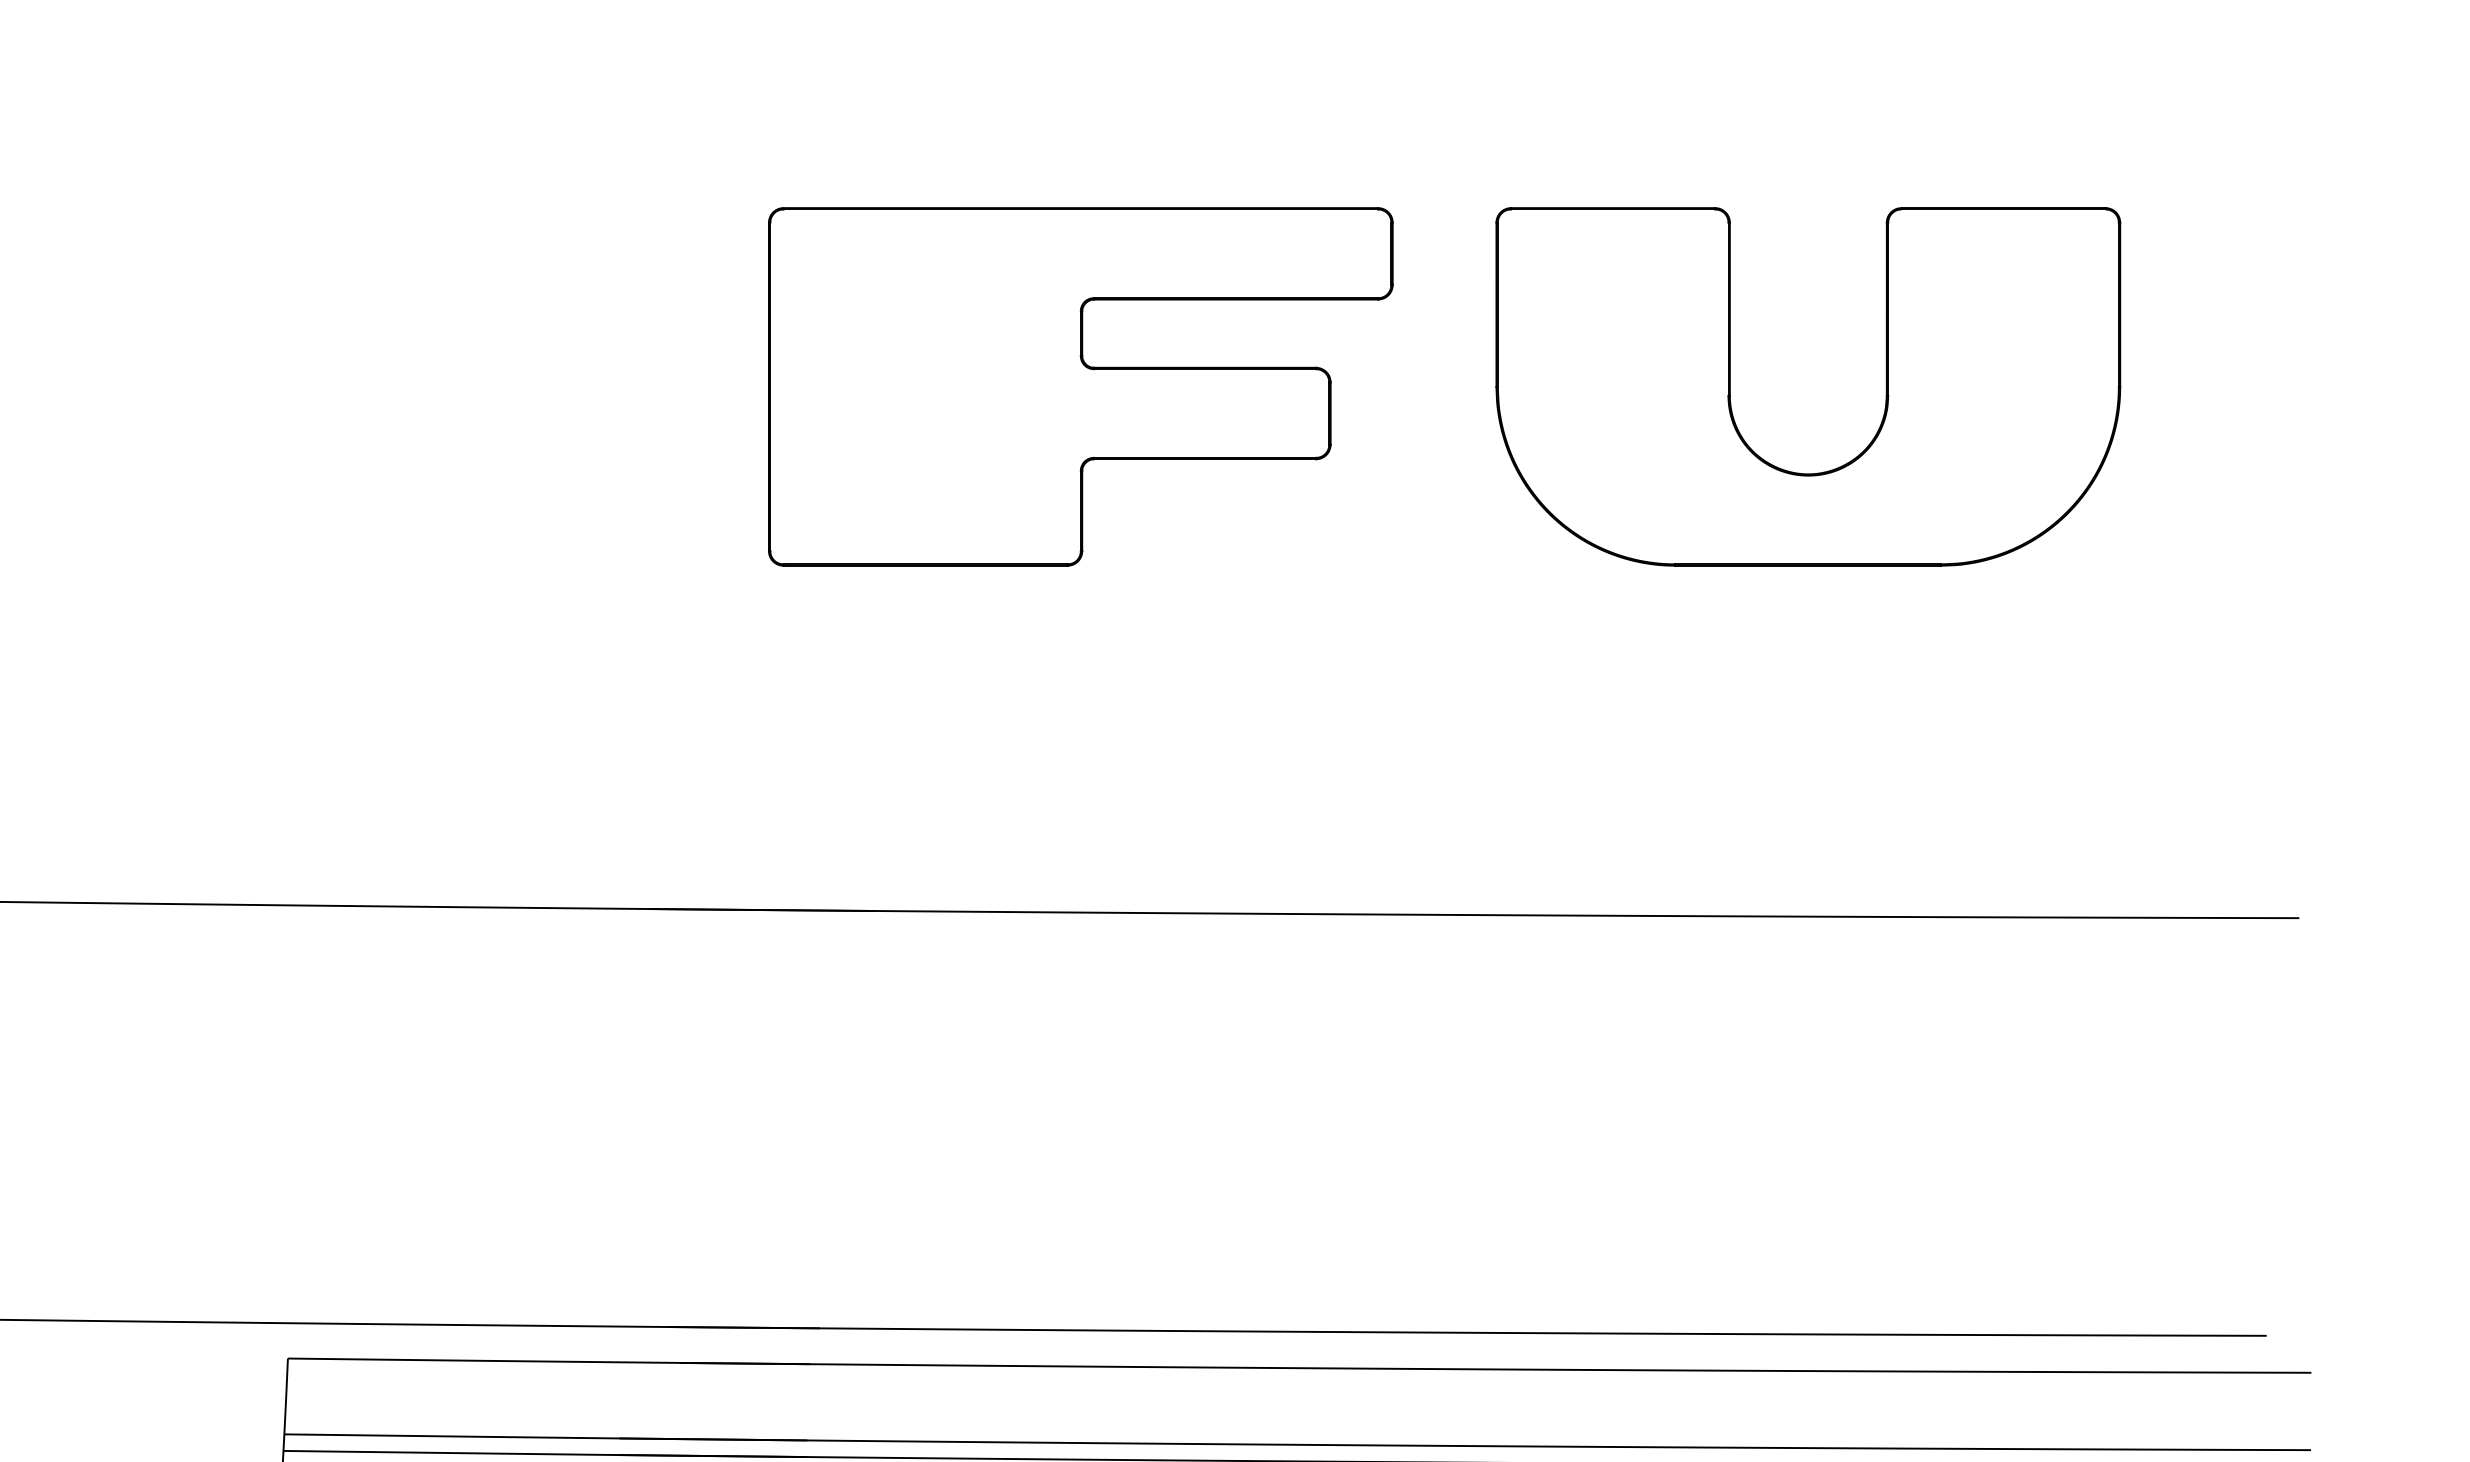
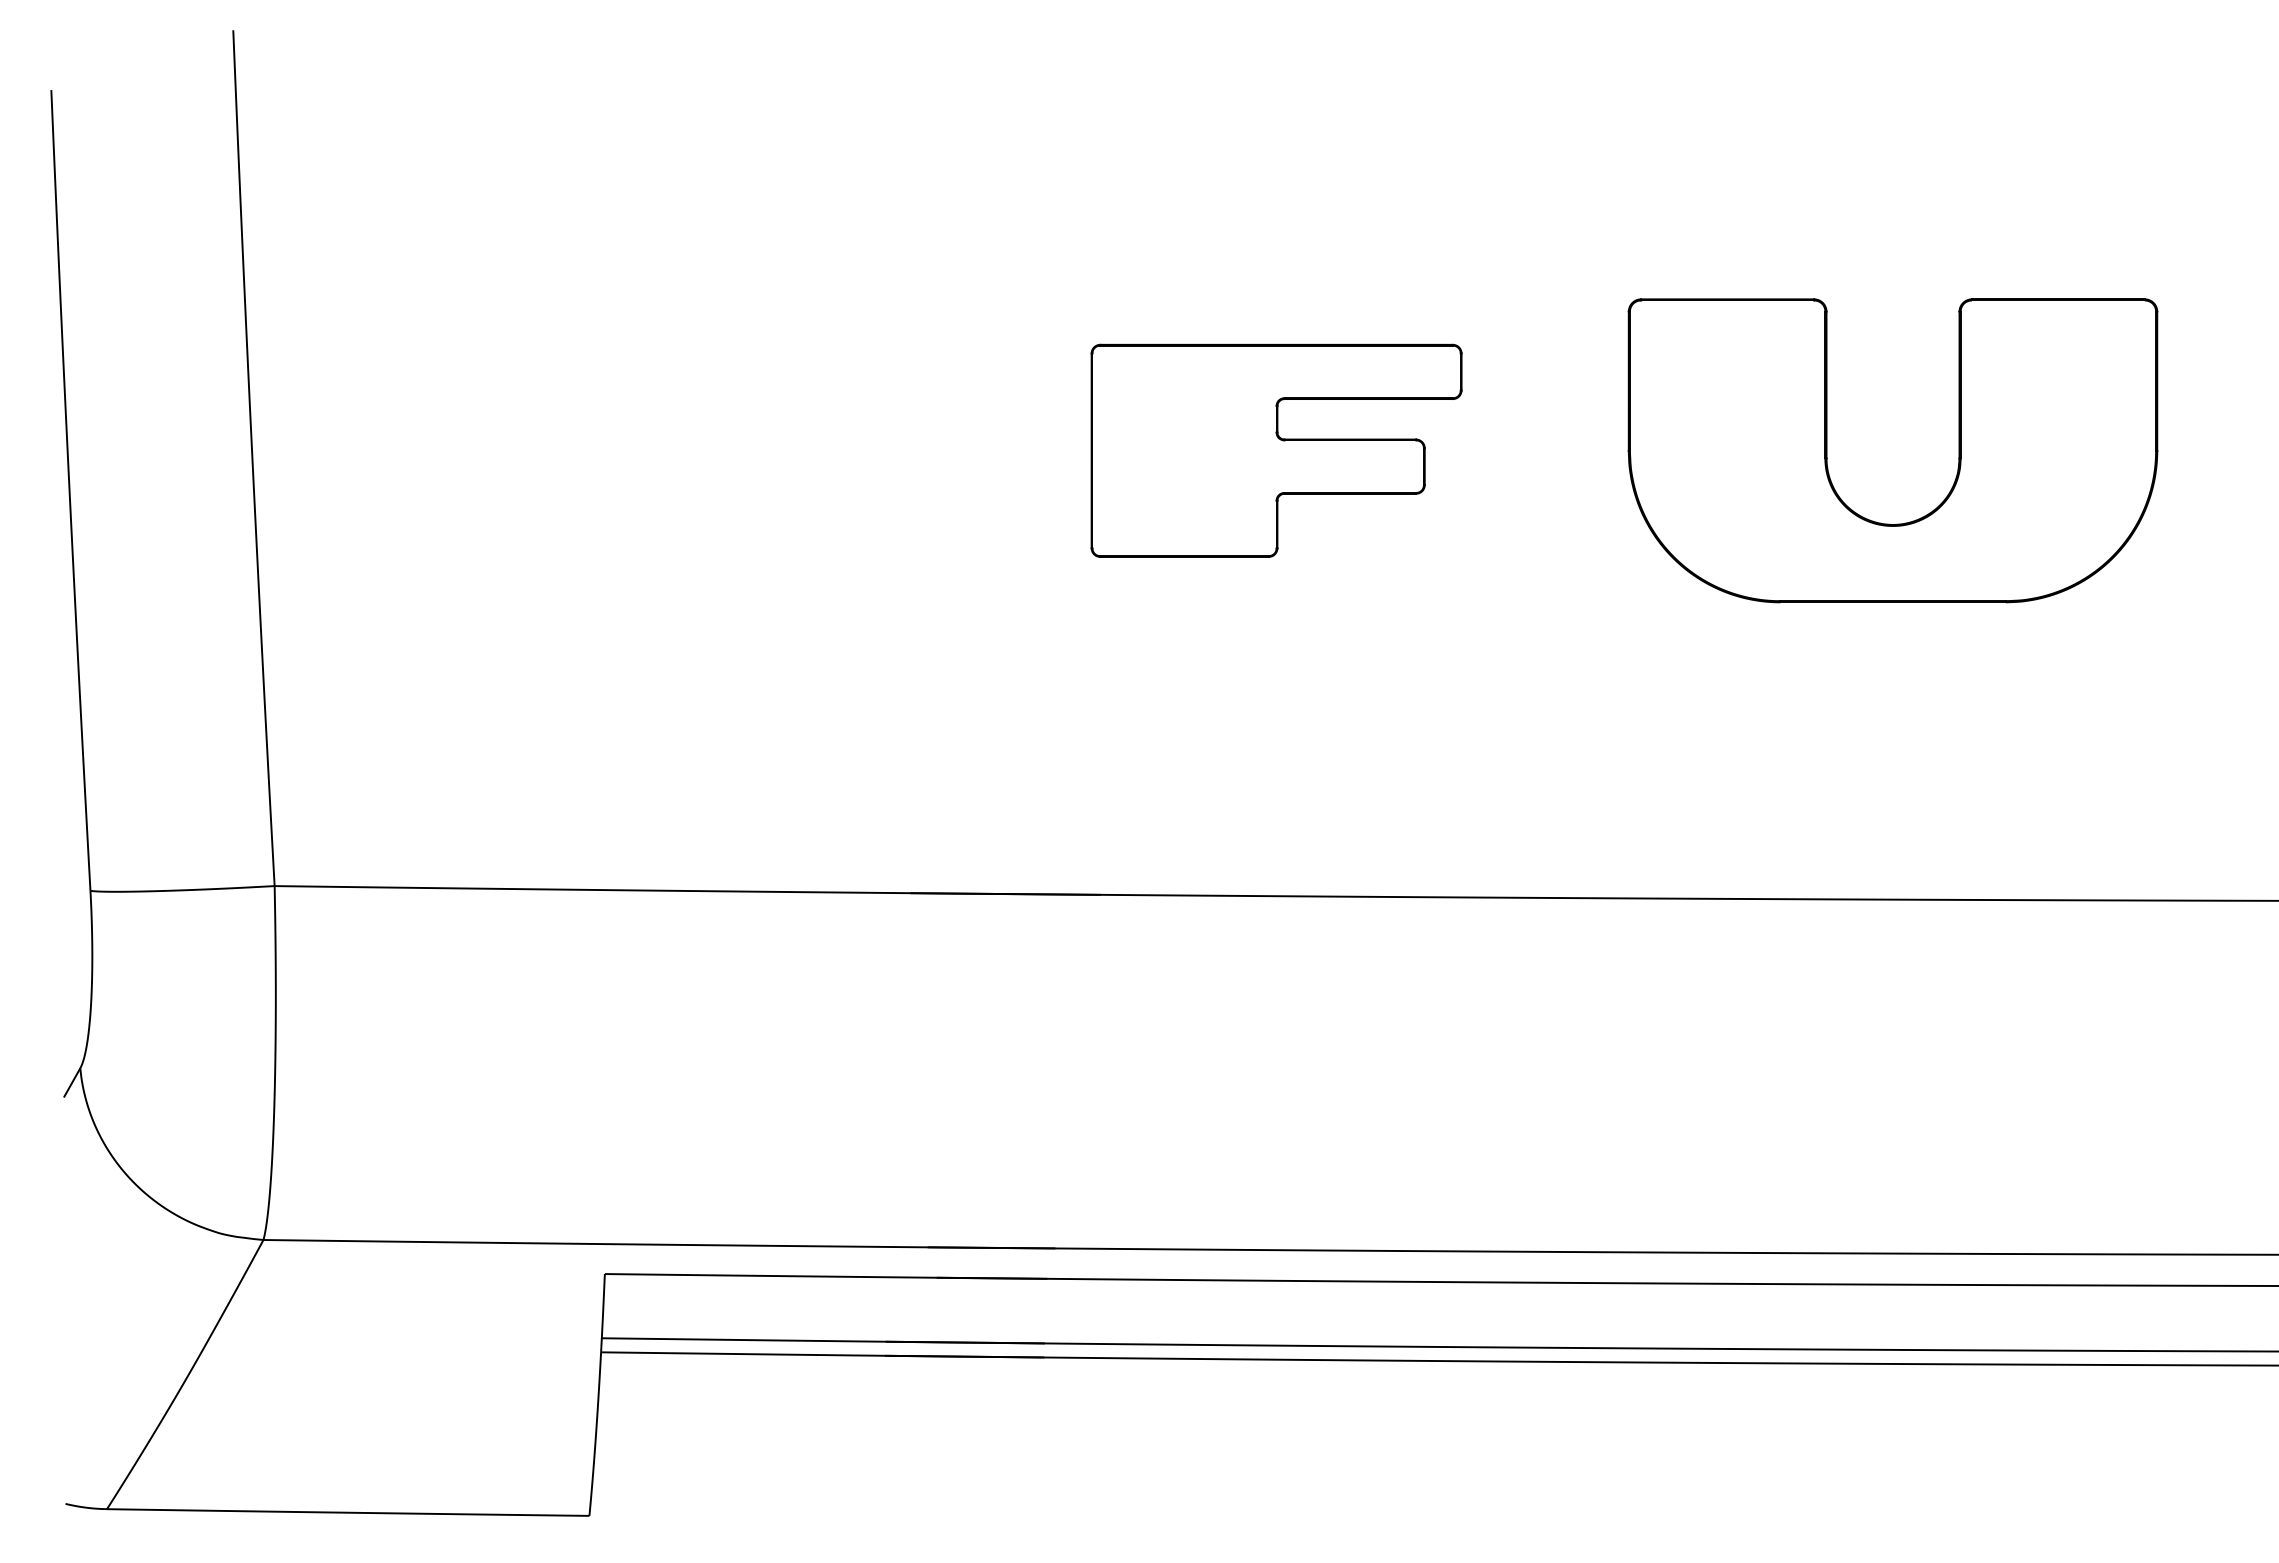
part: (1080, 386) -> (1276, 450), size x0.7

